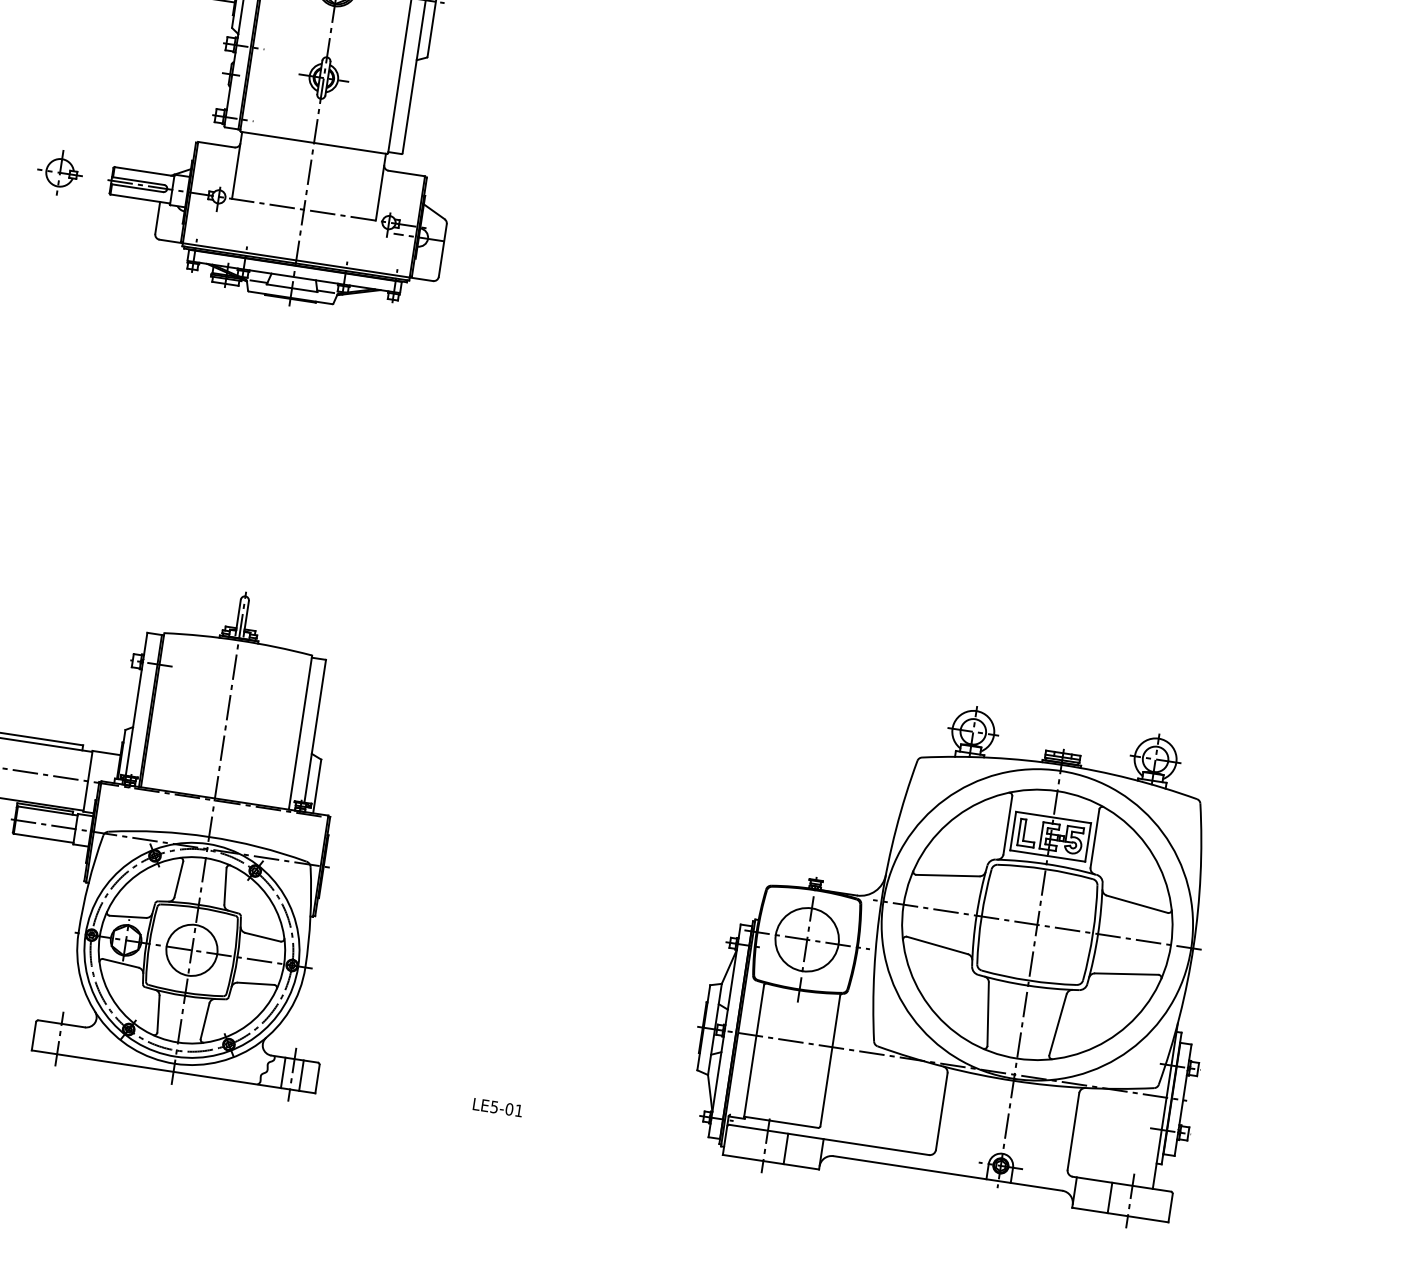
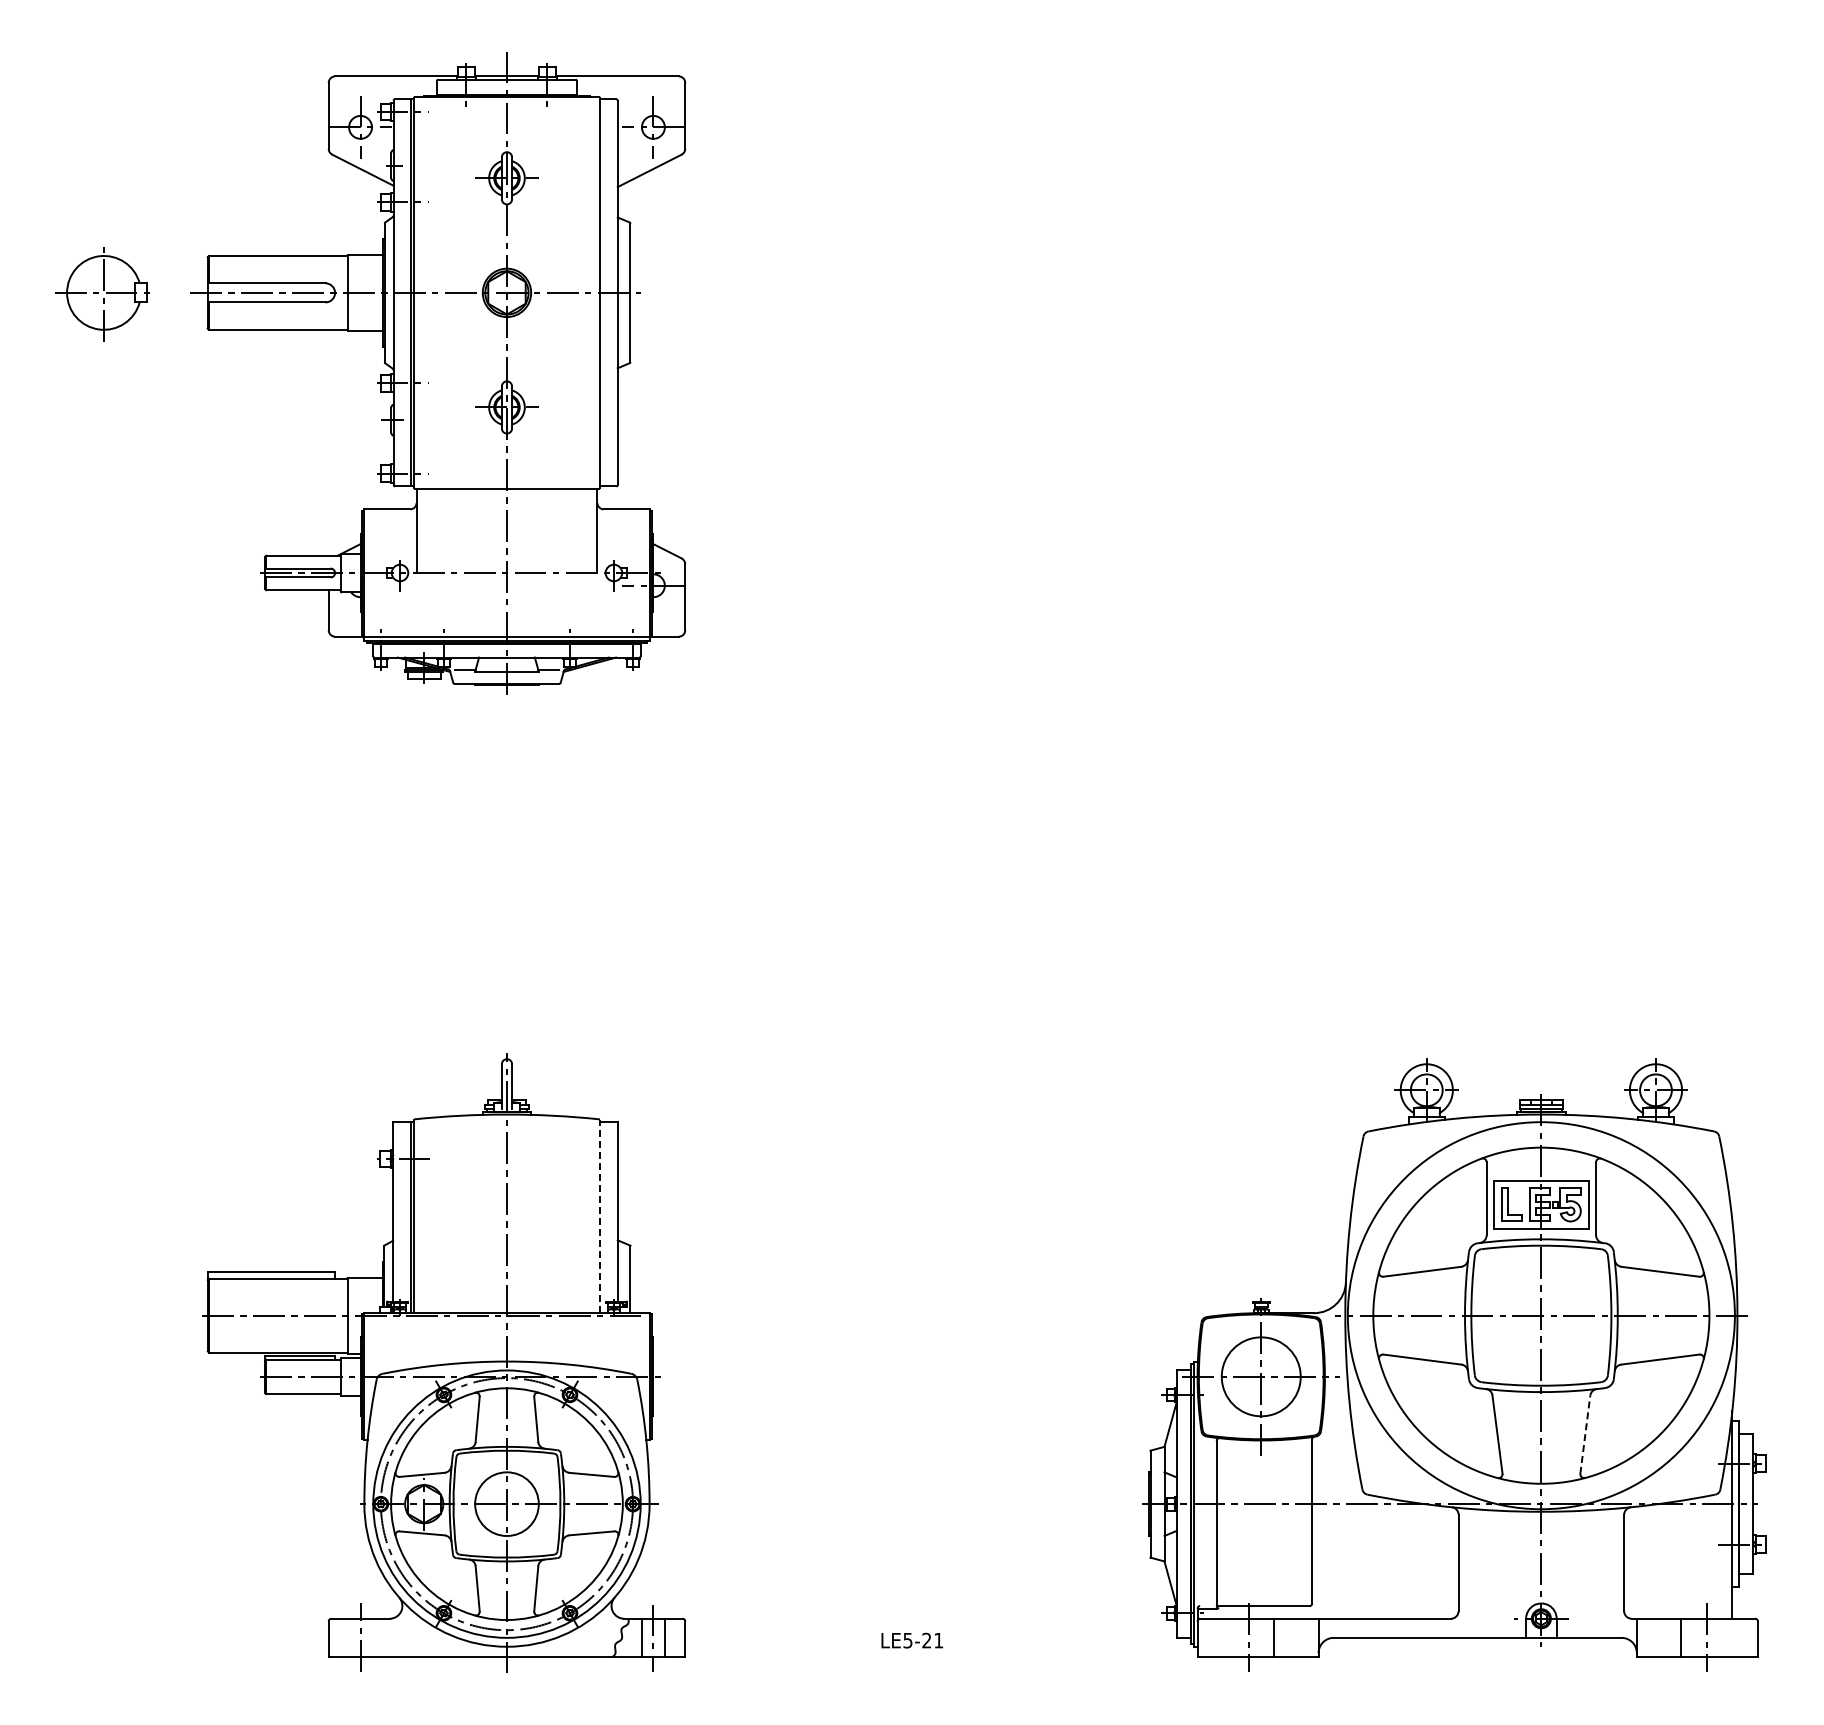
part: (60, 172) -> (200, 572), removed
line: (300, 732) -> (599, 1216), solid -> dashed
line: (1058, 1024) -> (1585, 1434), solid -> dashed
text: (509, 1109) -> (926, 1640), LE5-01 -> LE5-21

